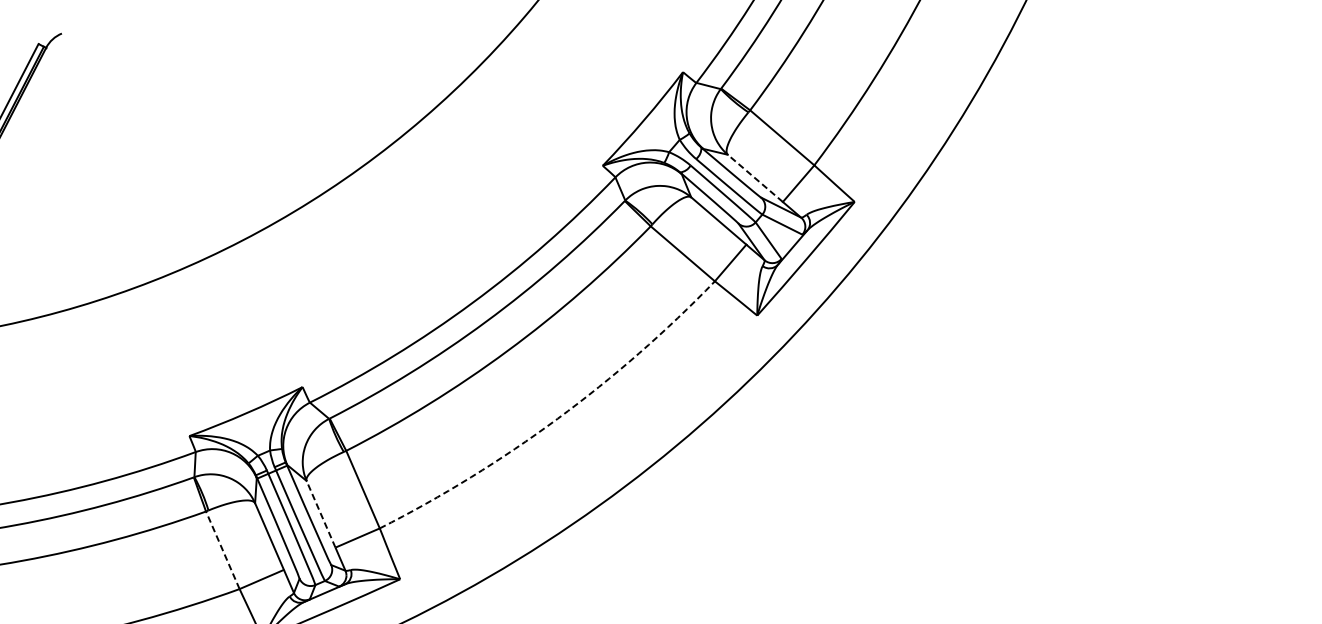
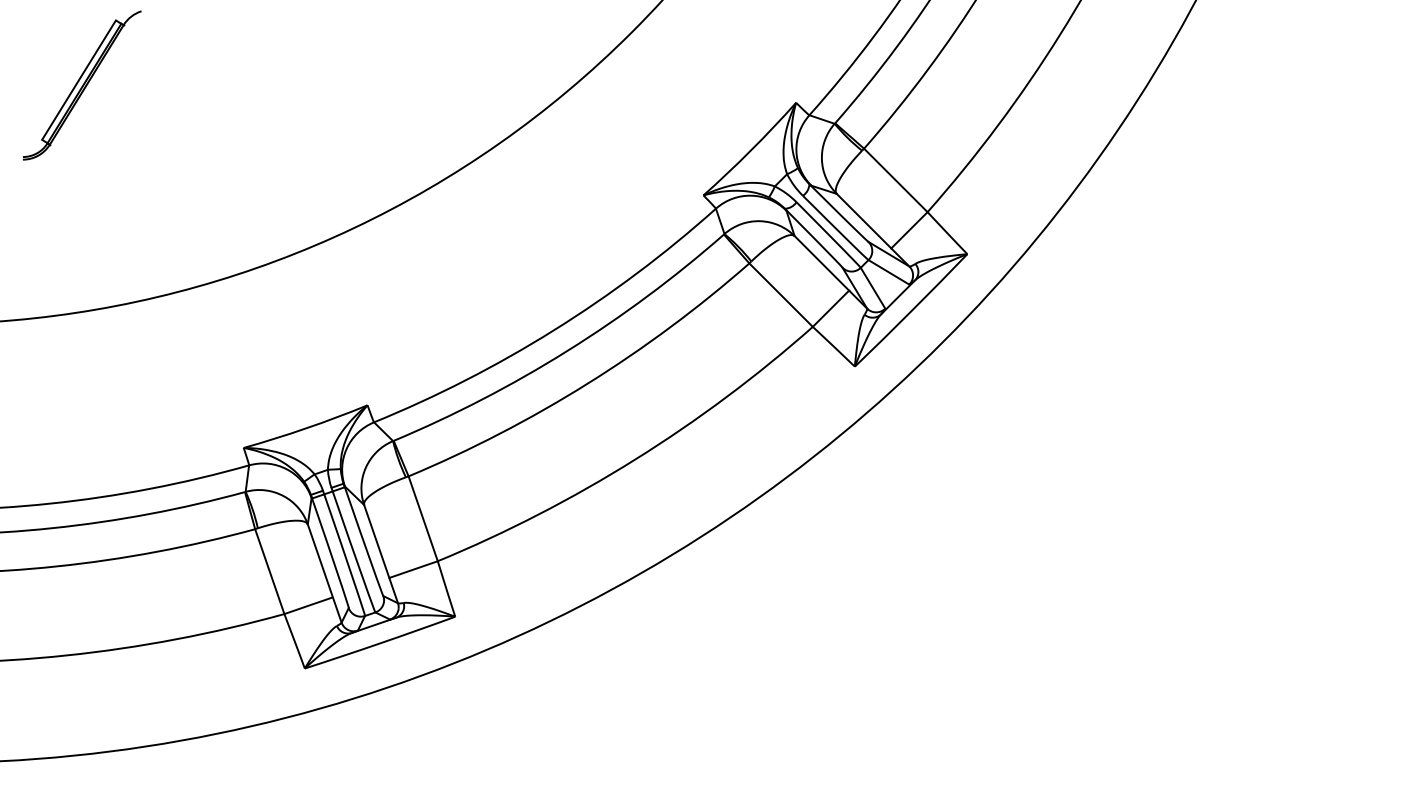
line: (755, 178) -> (864, 221), dashed -> solid
arc: (558, 418) -> (635, 459), dashed -> solid
line: (320, 514) -> (376, 541), dashed -> solid
line: (222, 550) -> (269, 571), dashed -> solid

